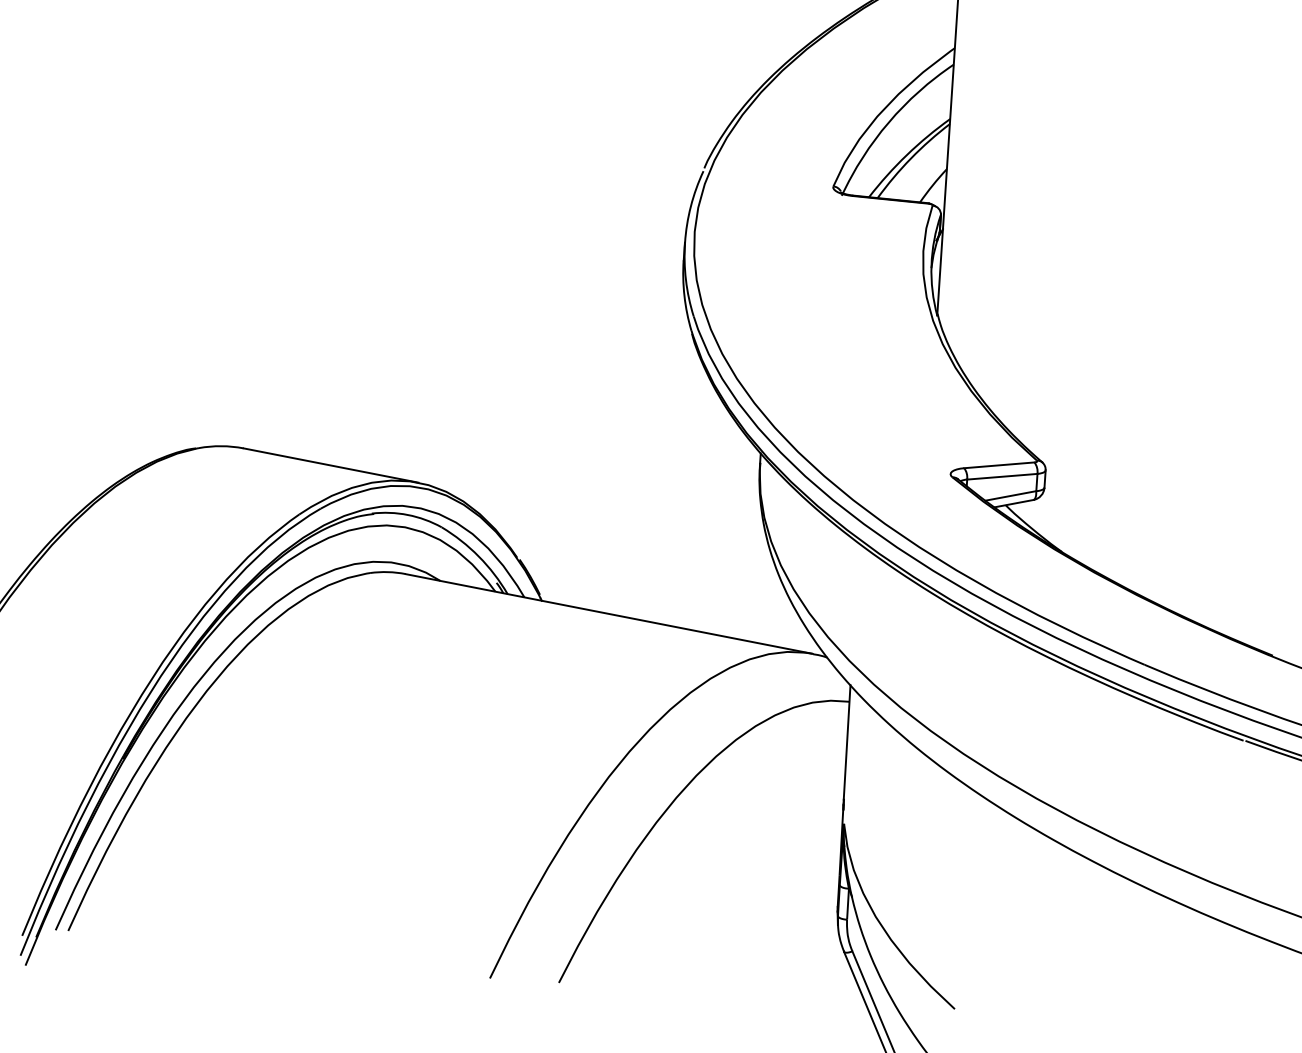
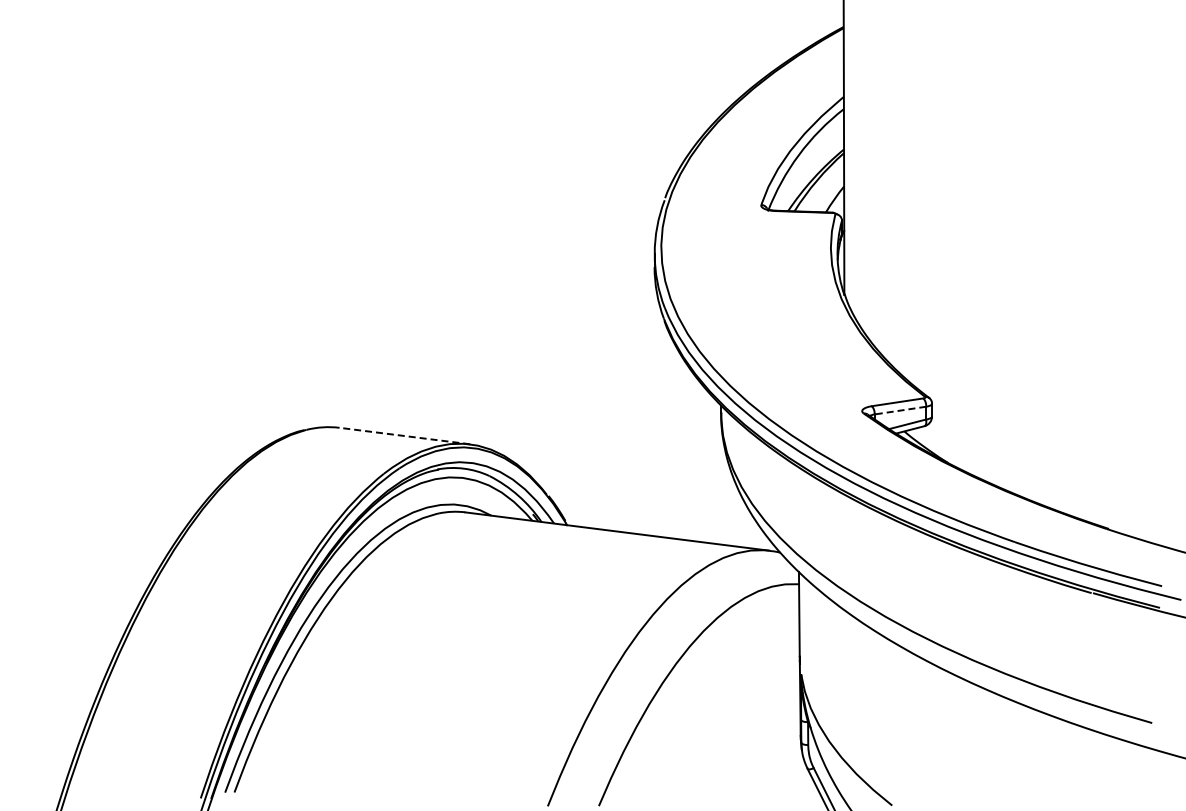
line: (330, 466) -> (404, 436), solid -> dashed
line: (1001, 476) -> (899, 410), solid -> dashed

